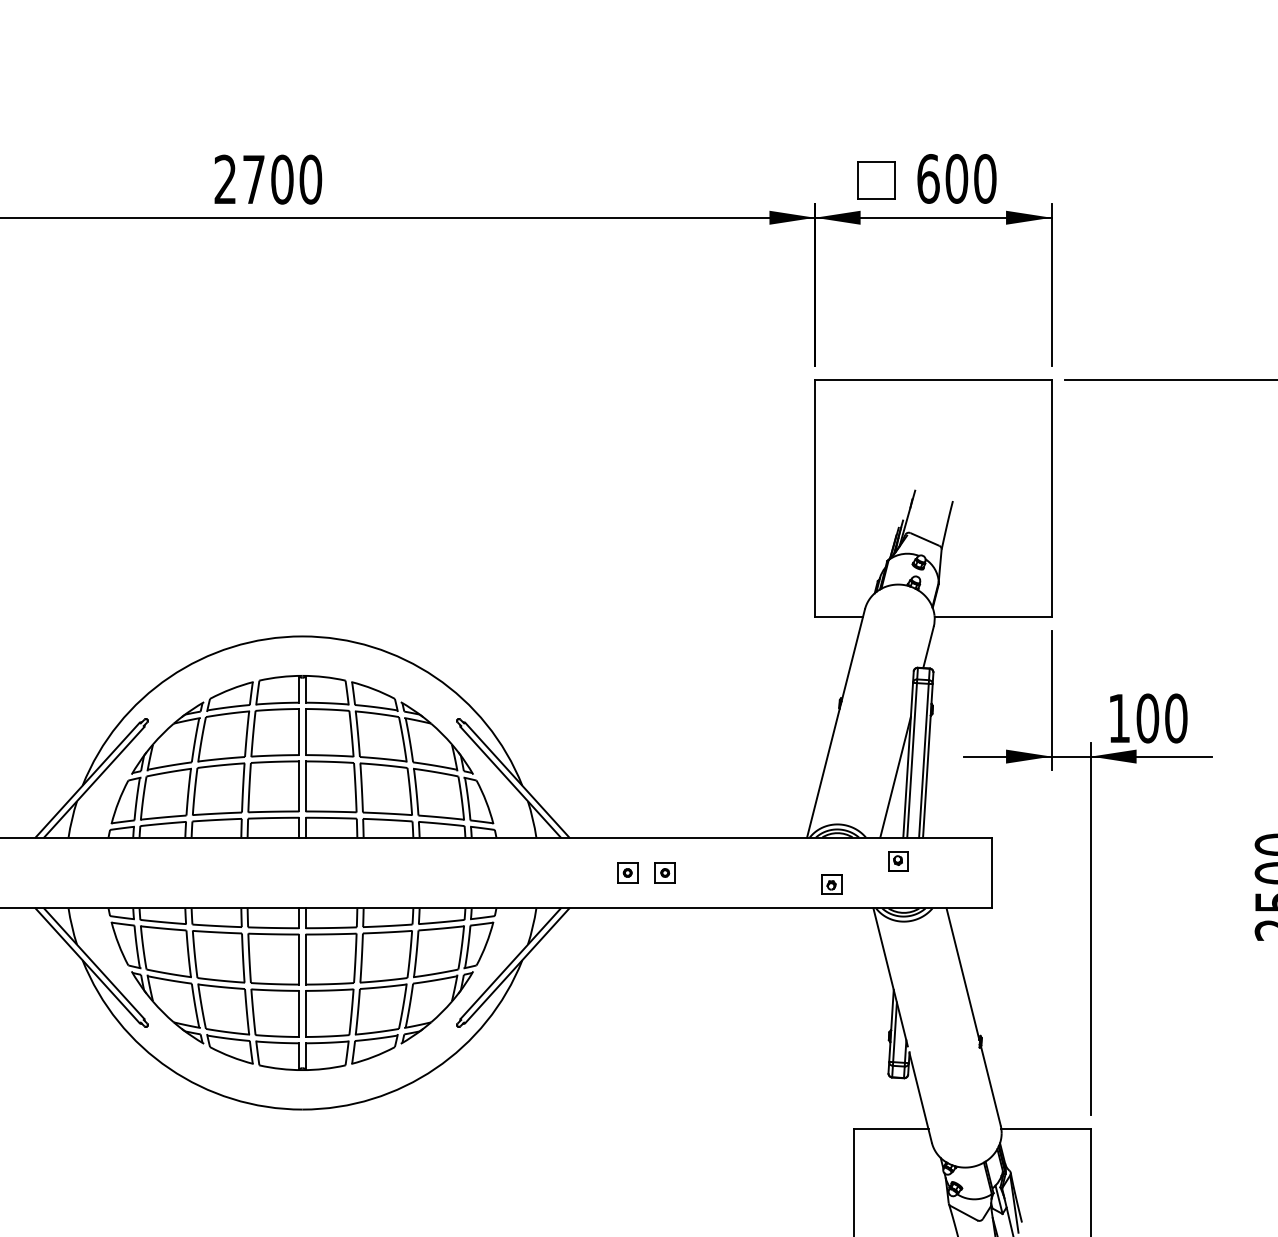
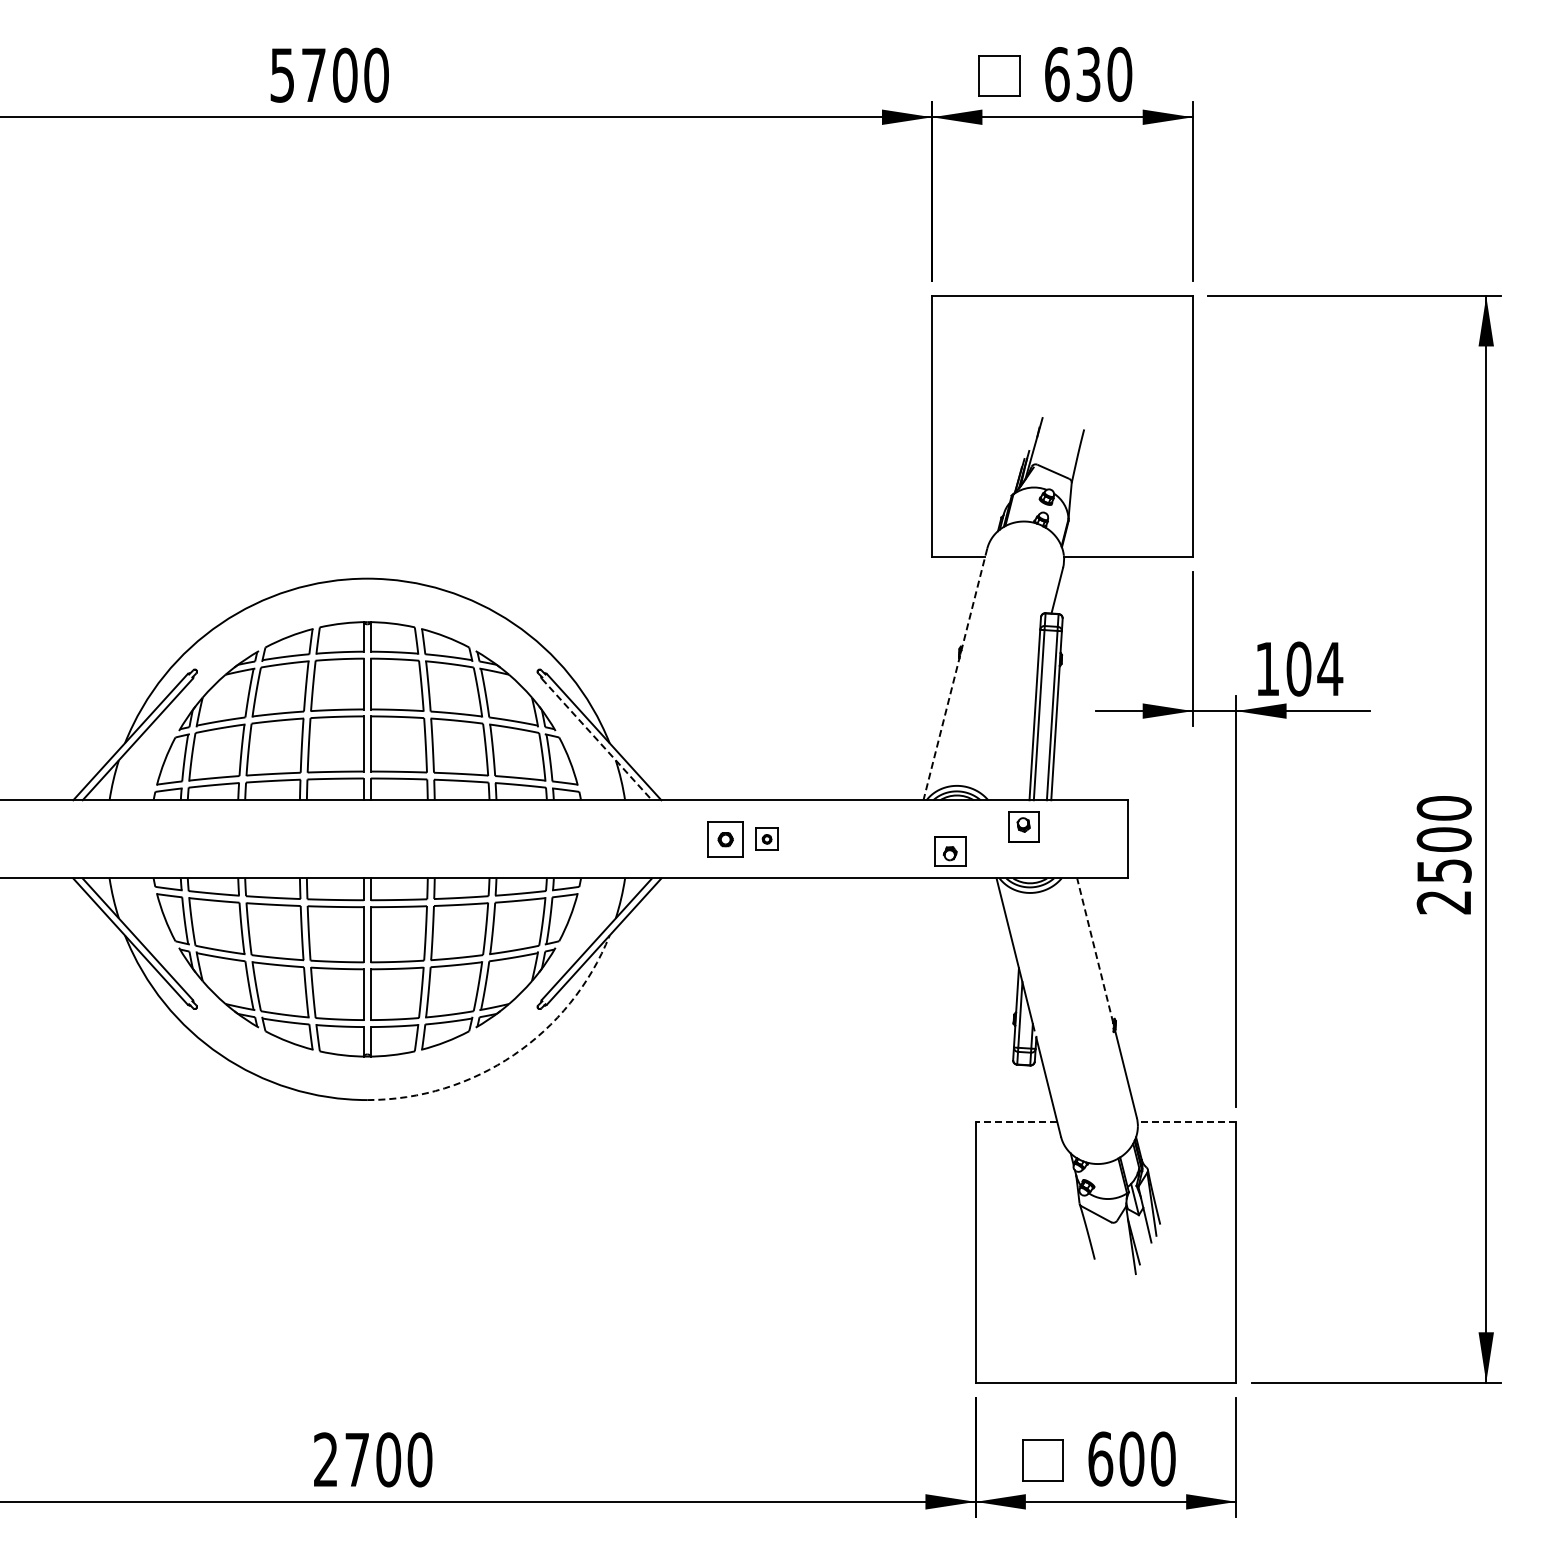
text: (224, 178) -> (281, 74), 2700 -> 5700
text: (956, 178) -> (1088, 74), 600 -> 630
text: (1176, 717) -> (1330, 668), 100 -> 104
line: (836, 723) -> (955, 674), solid -> dashed
line: (895, 776) -> (1020, 733), removed
line: (511, 782) -> (597, 739), solid -> dashed
part: (897, 862) -> (1023, 827), size x1.4
part: (627, 872) -> (725, 838), size x1.6
part: (831, 884) -> (950, 851), size x1.4
line: (963, 973) -> (1095, 950), solid -> dashed
arc: (435, 1069) -> (513, 1055), solid -> dashed
line: (891, 1129) -> (1016, 1121), solid -> dashed
line: (1045, 1129) -> (1186, 1121), solid -> dashed

